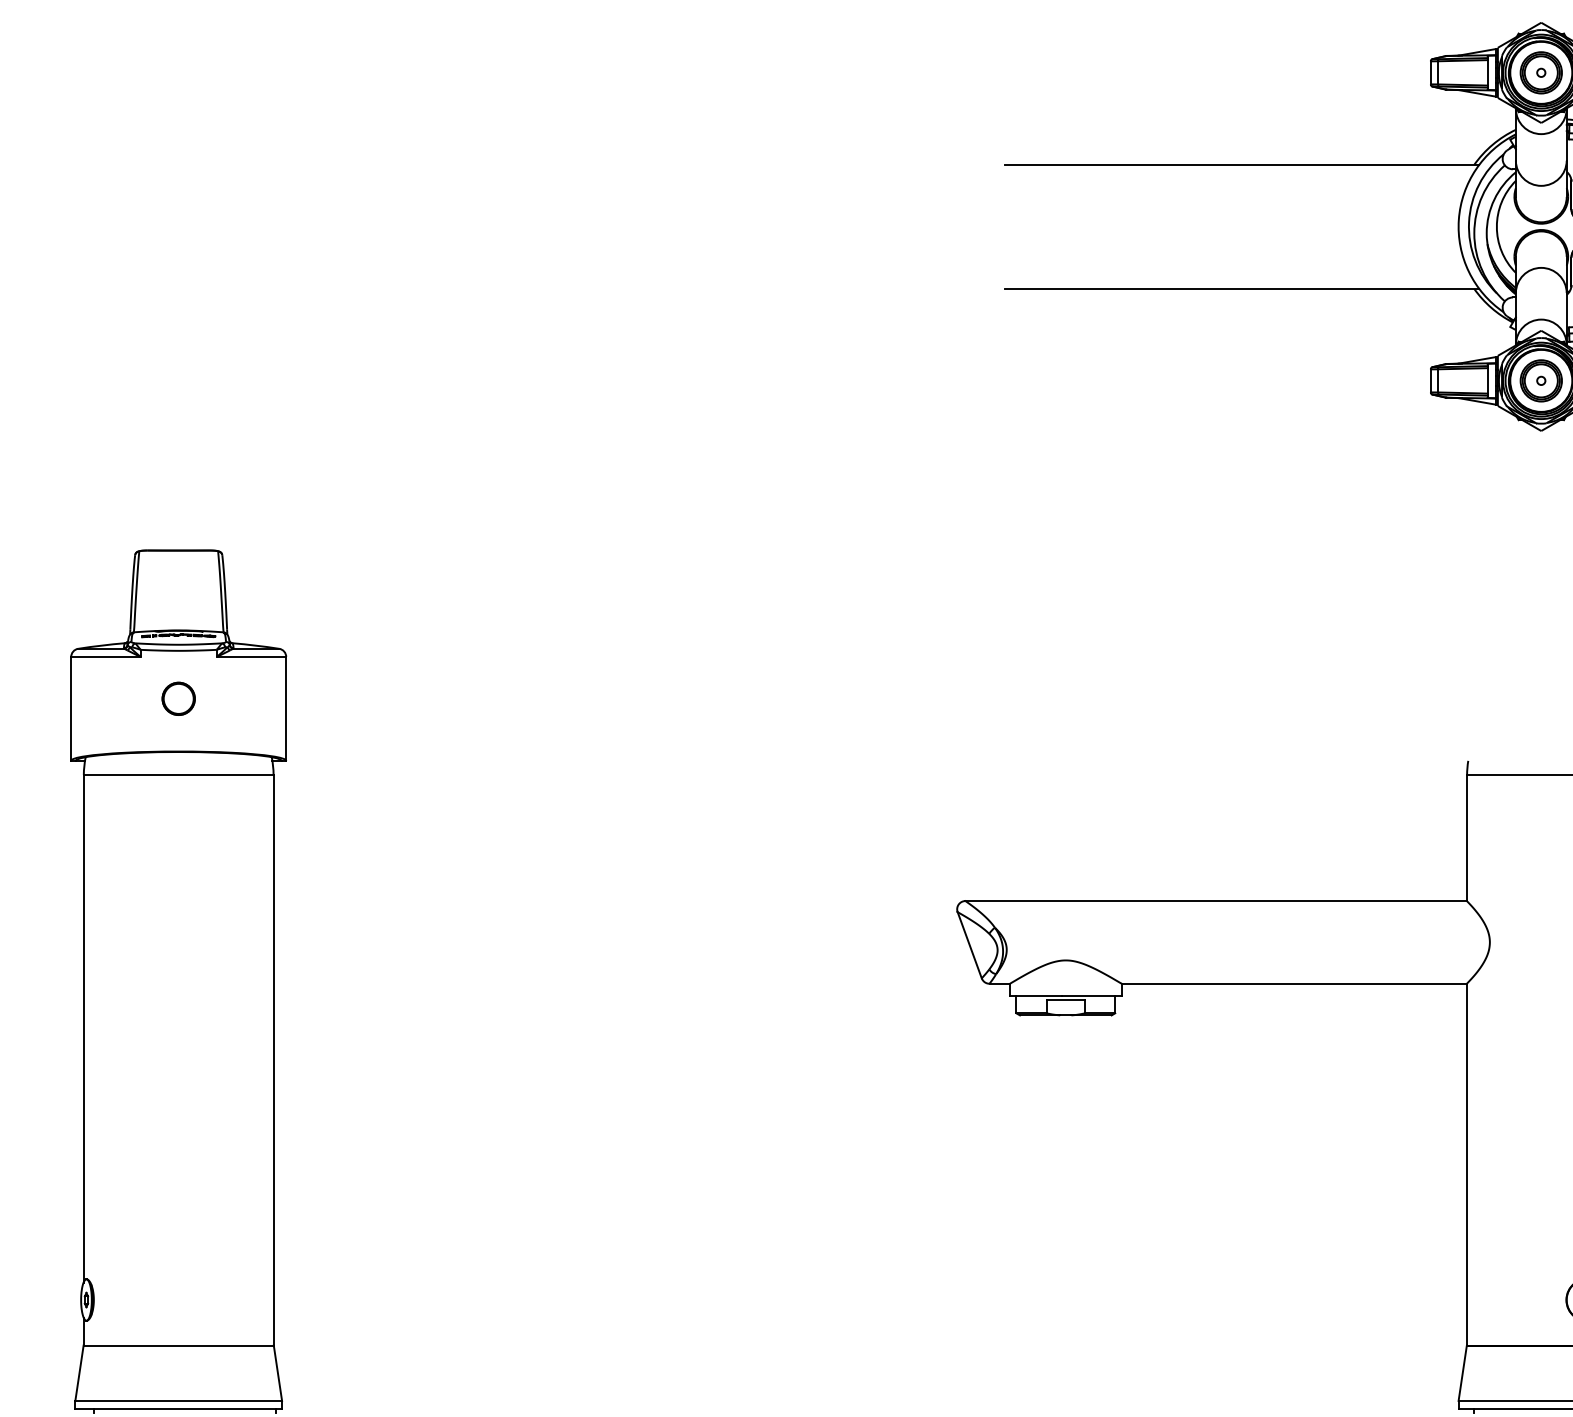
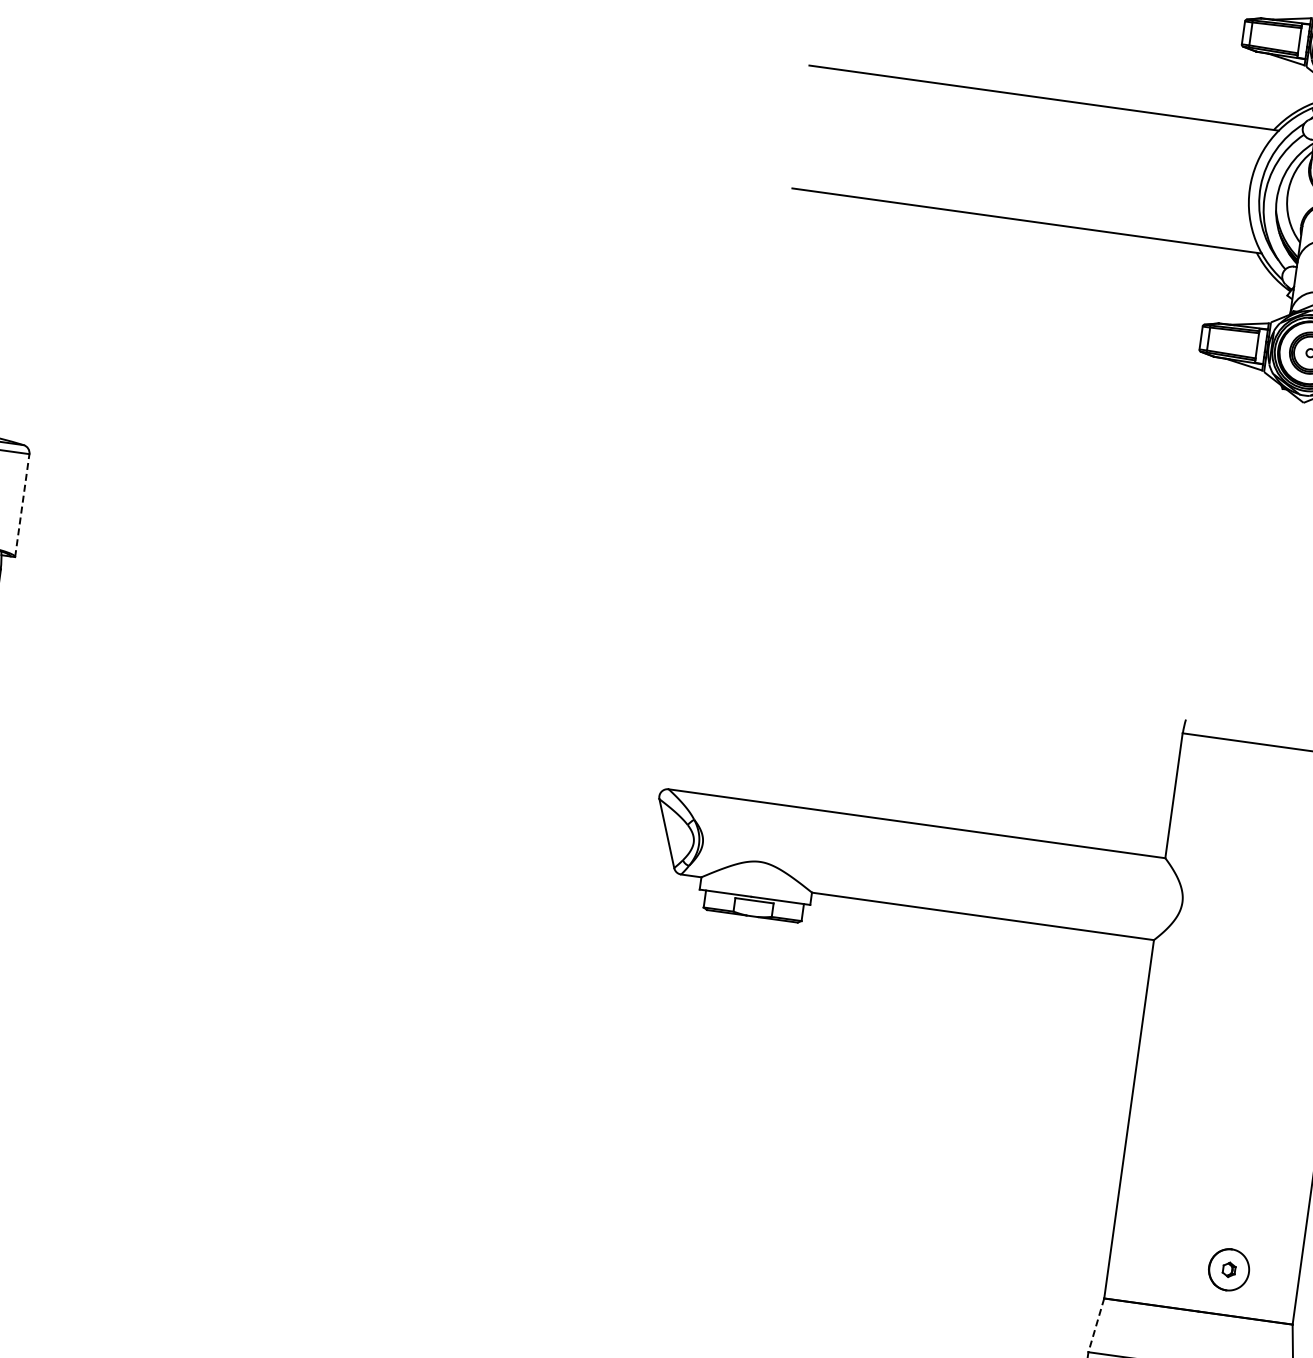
line: (286, 708) -> (22, 505), solid -> dashed
line: (1462, 1373) -> (1096, 1325), solid -> dashed

